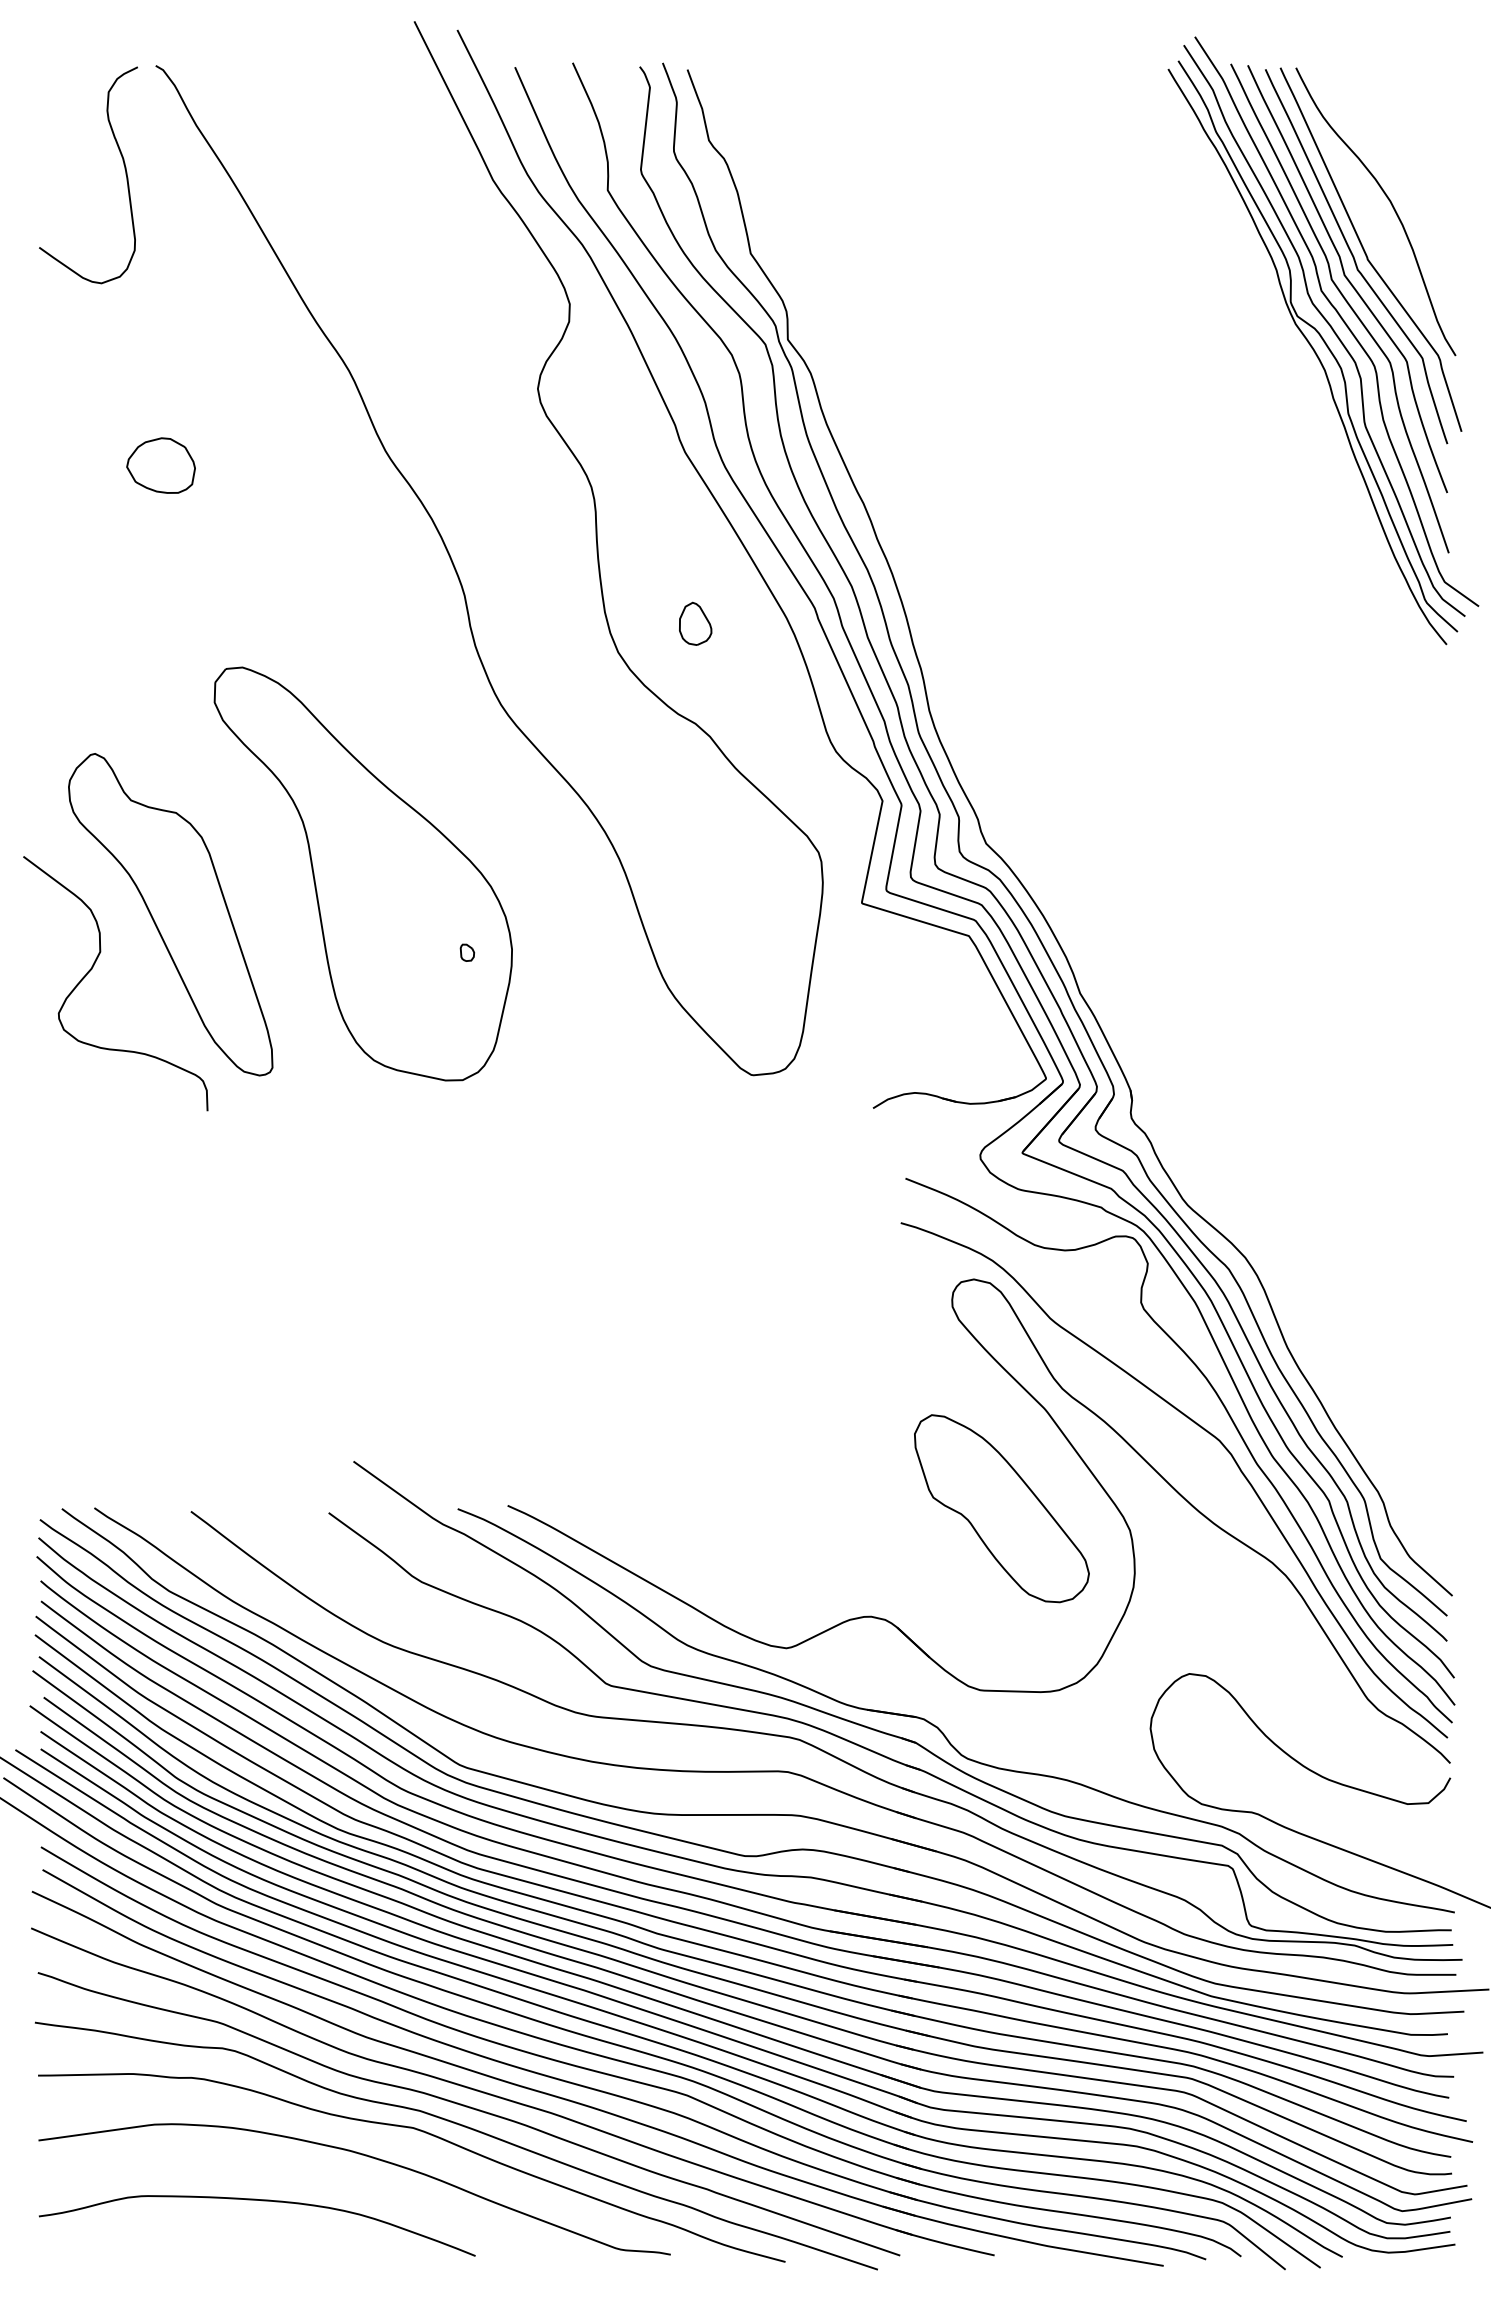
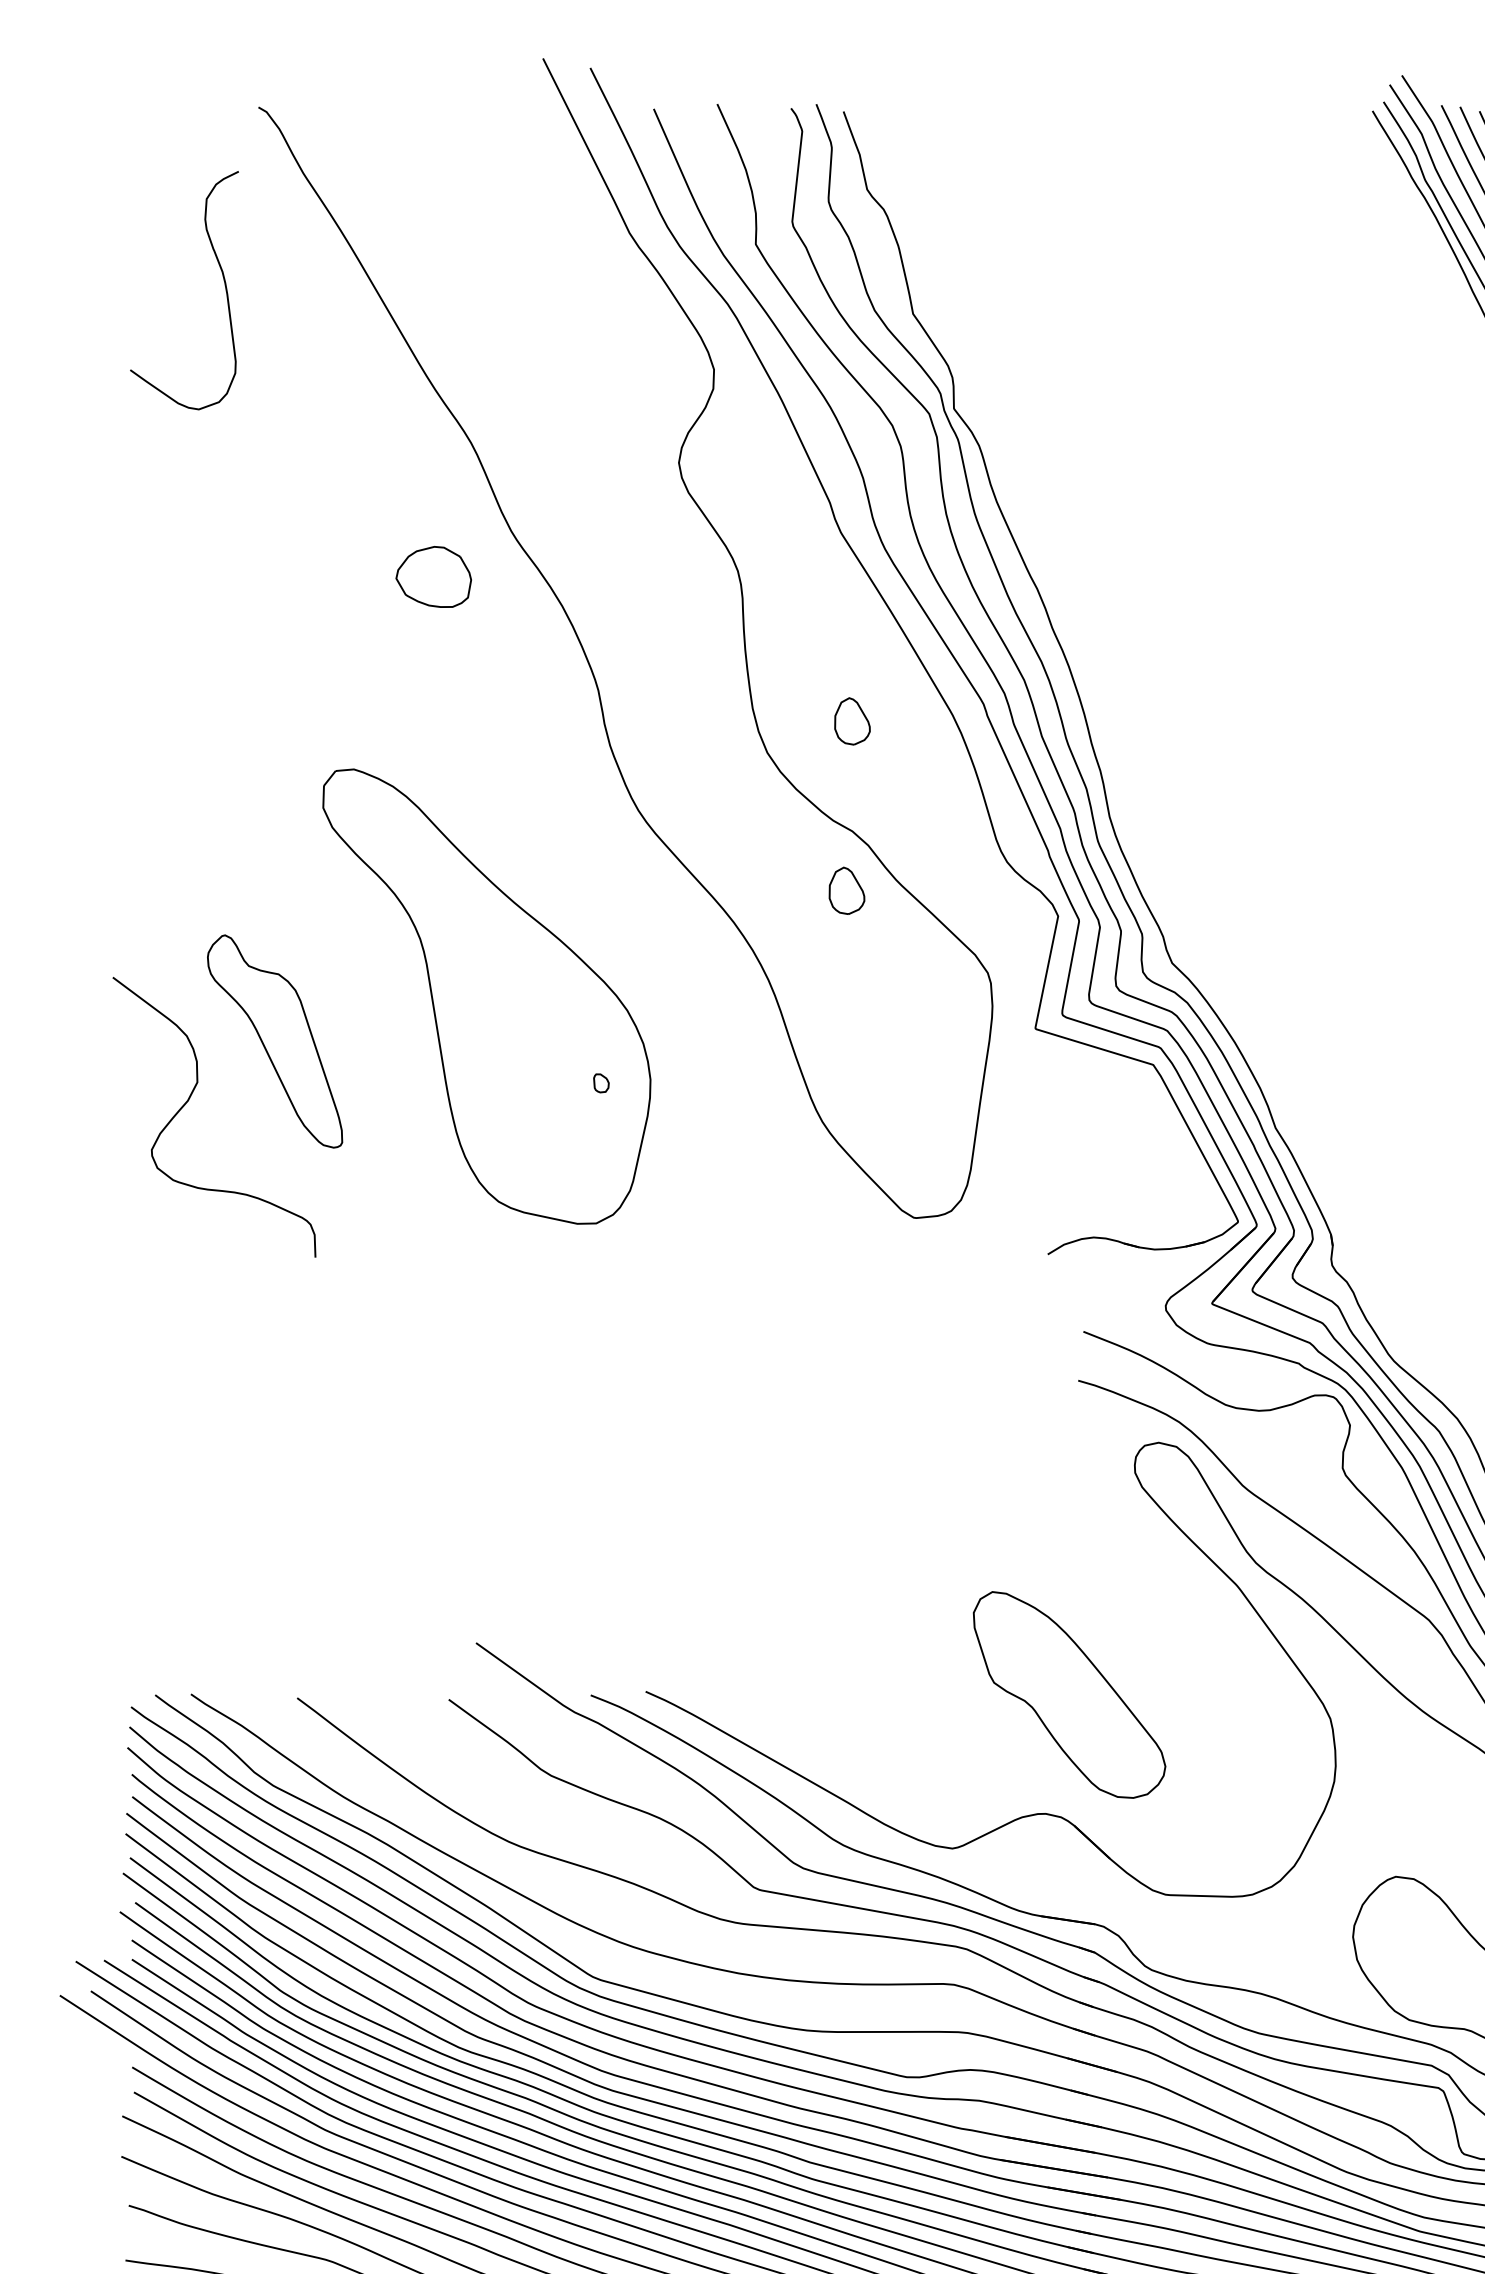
curve: (124, 169) -> (224, 284), moved
part: (160, 465) -> (433, 576), moved
part: (690, 777) -> (846, 890), added
part: (170, 914) -> (274, 1041), size x0.6
part: (1001, 1508) -> (1069, 1694), moved

